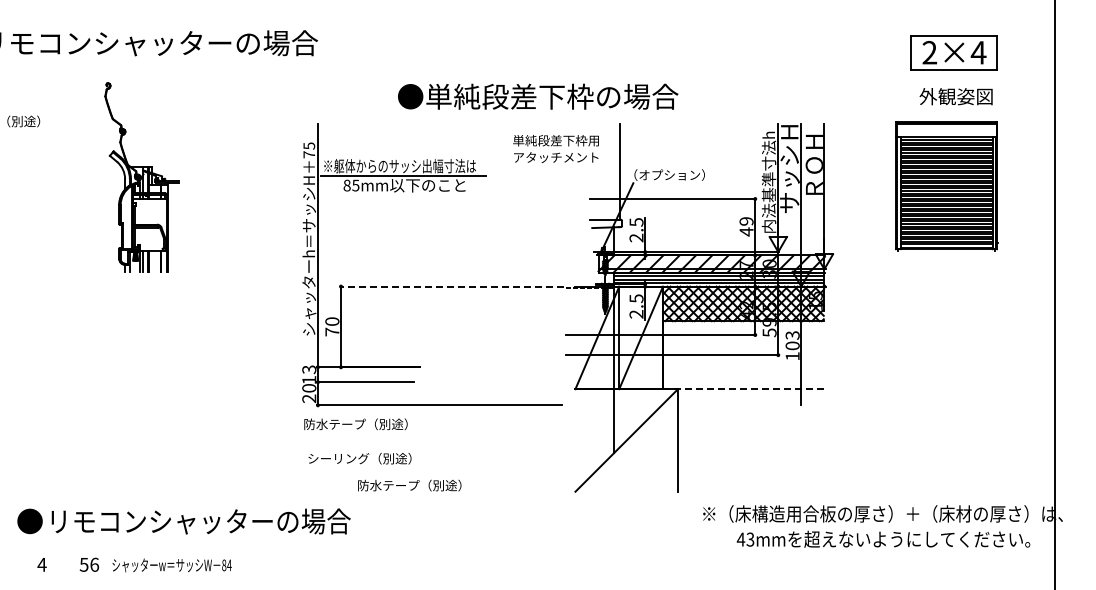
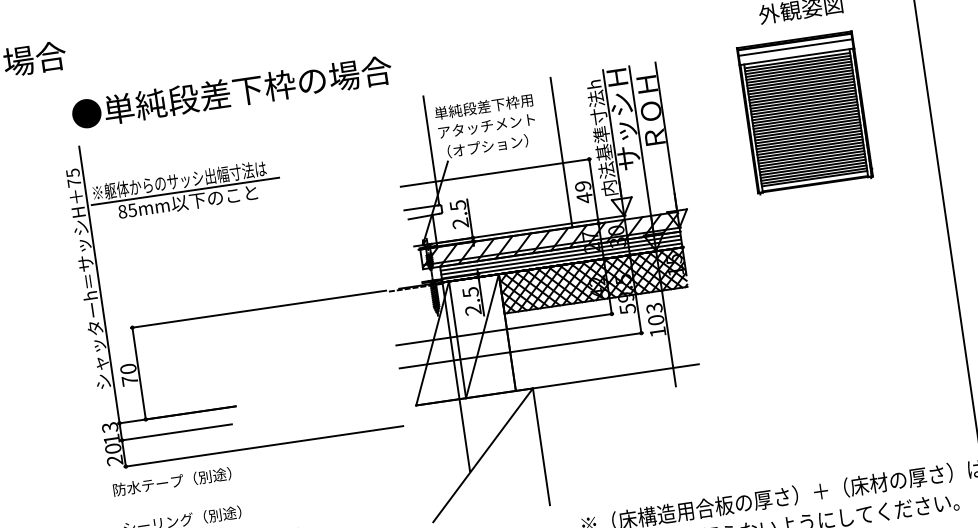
text: (538, 96) -> (232, 92), moved
line: (946, 128) -> (795, 47), added
text: (555, 148) -> (484, 115), moved
line: (732, 189) -> (561, 152), added
line: (451, 286) -> (258, 309), dashed -> solid
line: (743, 389) -> (607, 377), dashed -> solid

